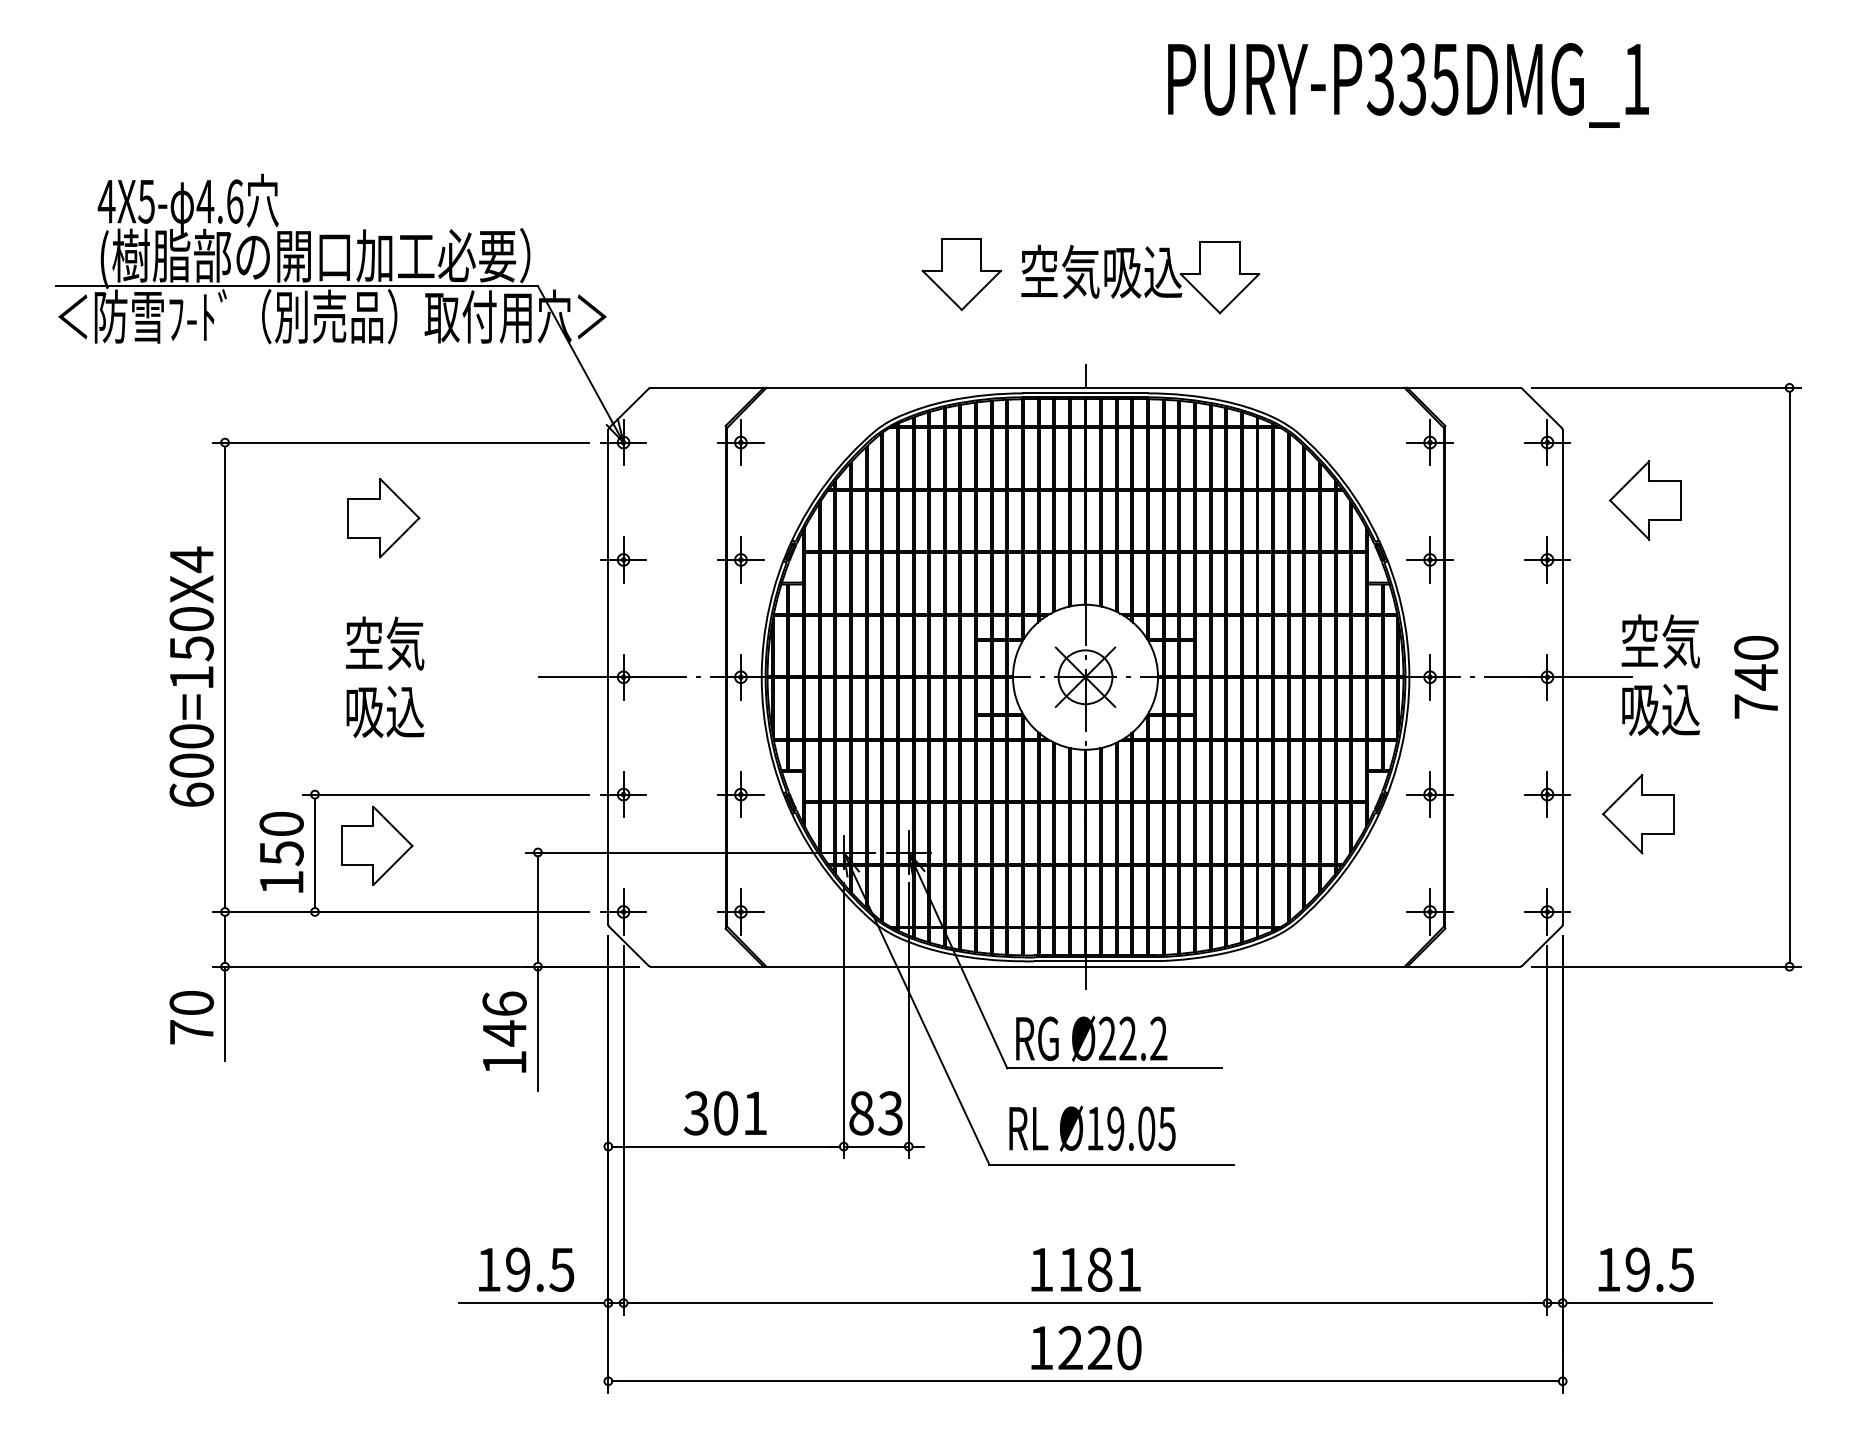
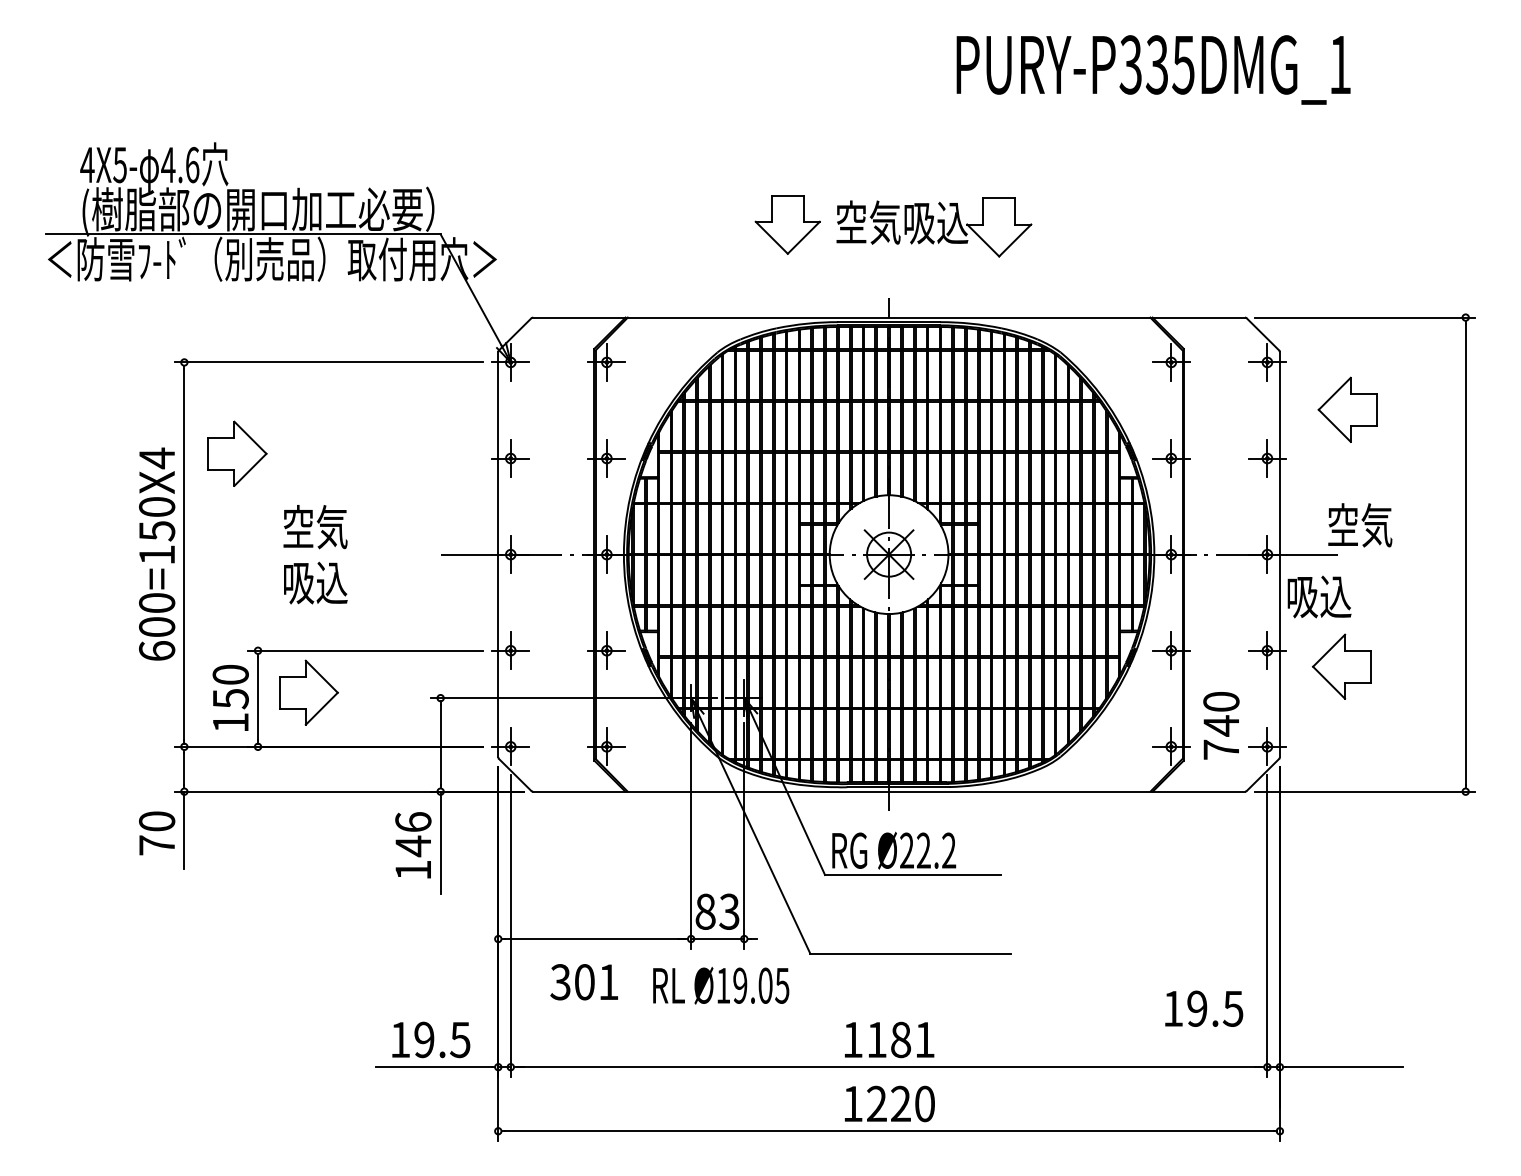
part: (383, 518) -> (237, 454), moved
text: (1756, 677) -> (1221, 726), moved
text: (1661, 709) -> (1319, 596), moved
text: (724, 1113) -> (583, 982), moved
text: (1092, 1128) -> (721, 985), moved
text: (1645, 1269) -> (1203, 1008), moved

